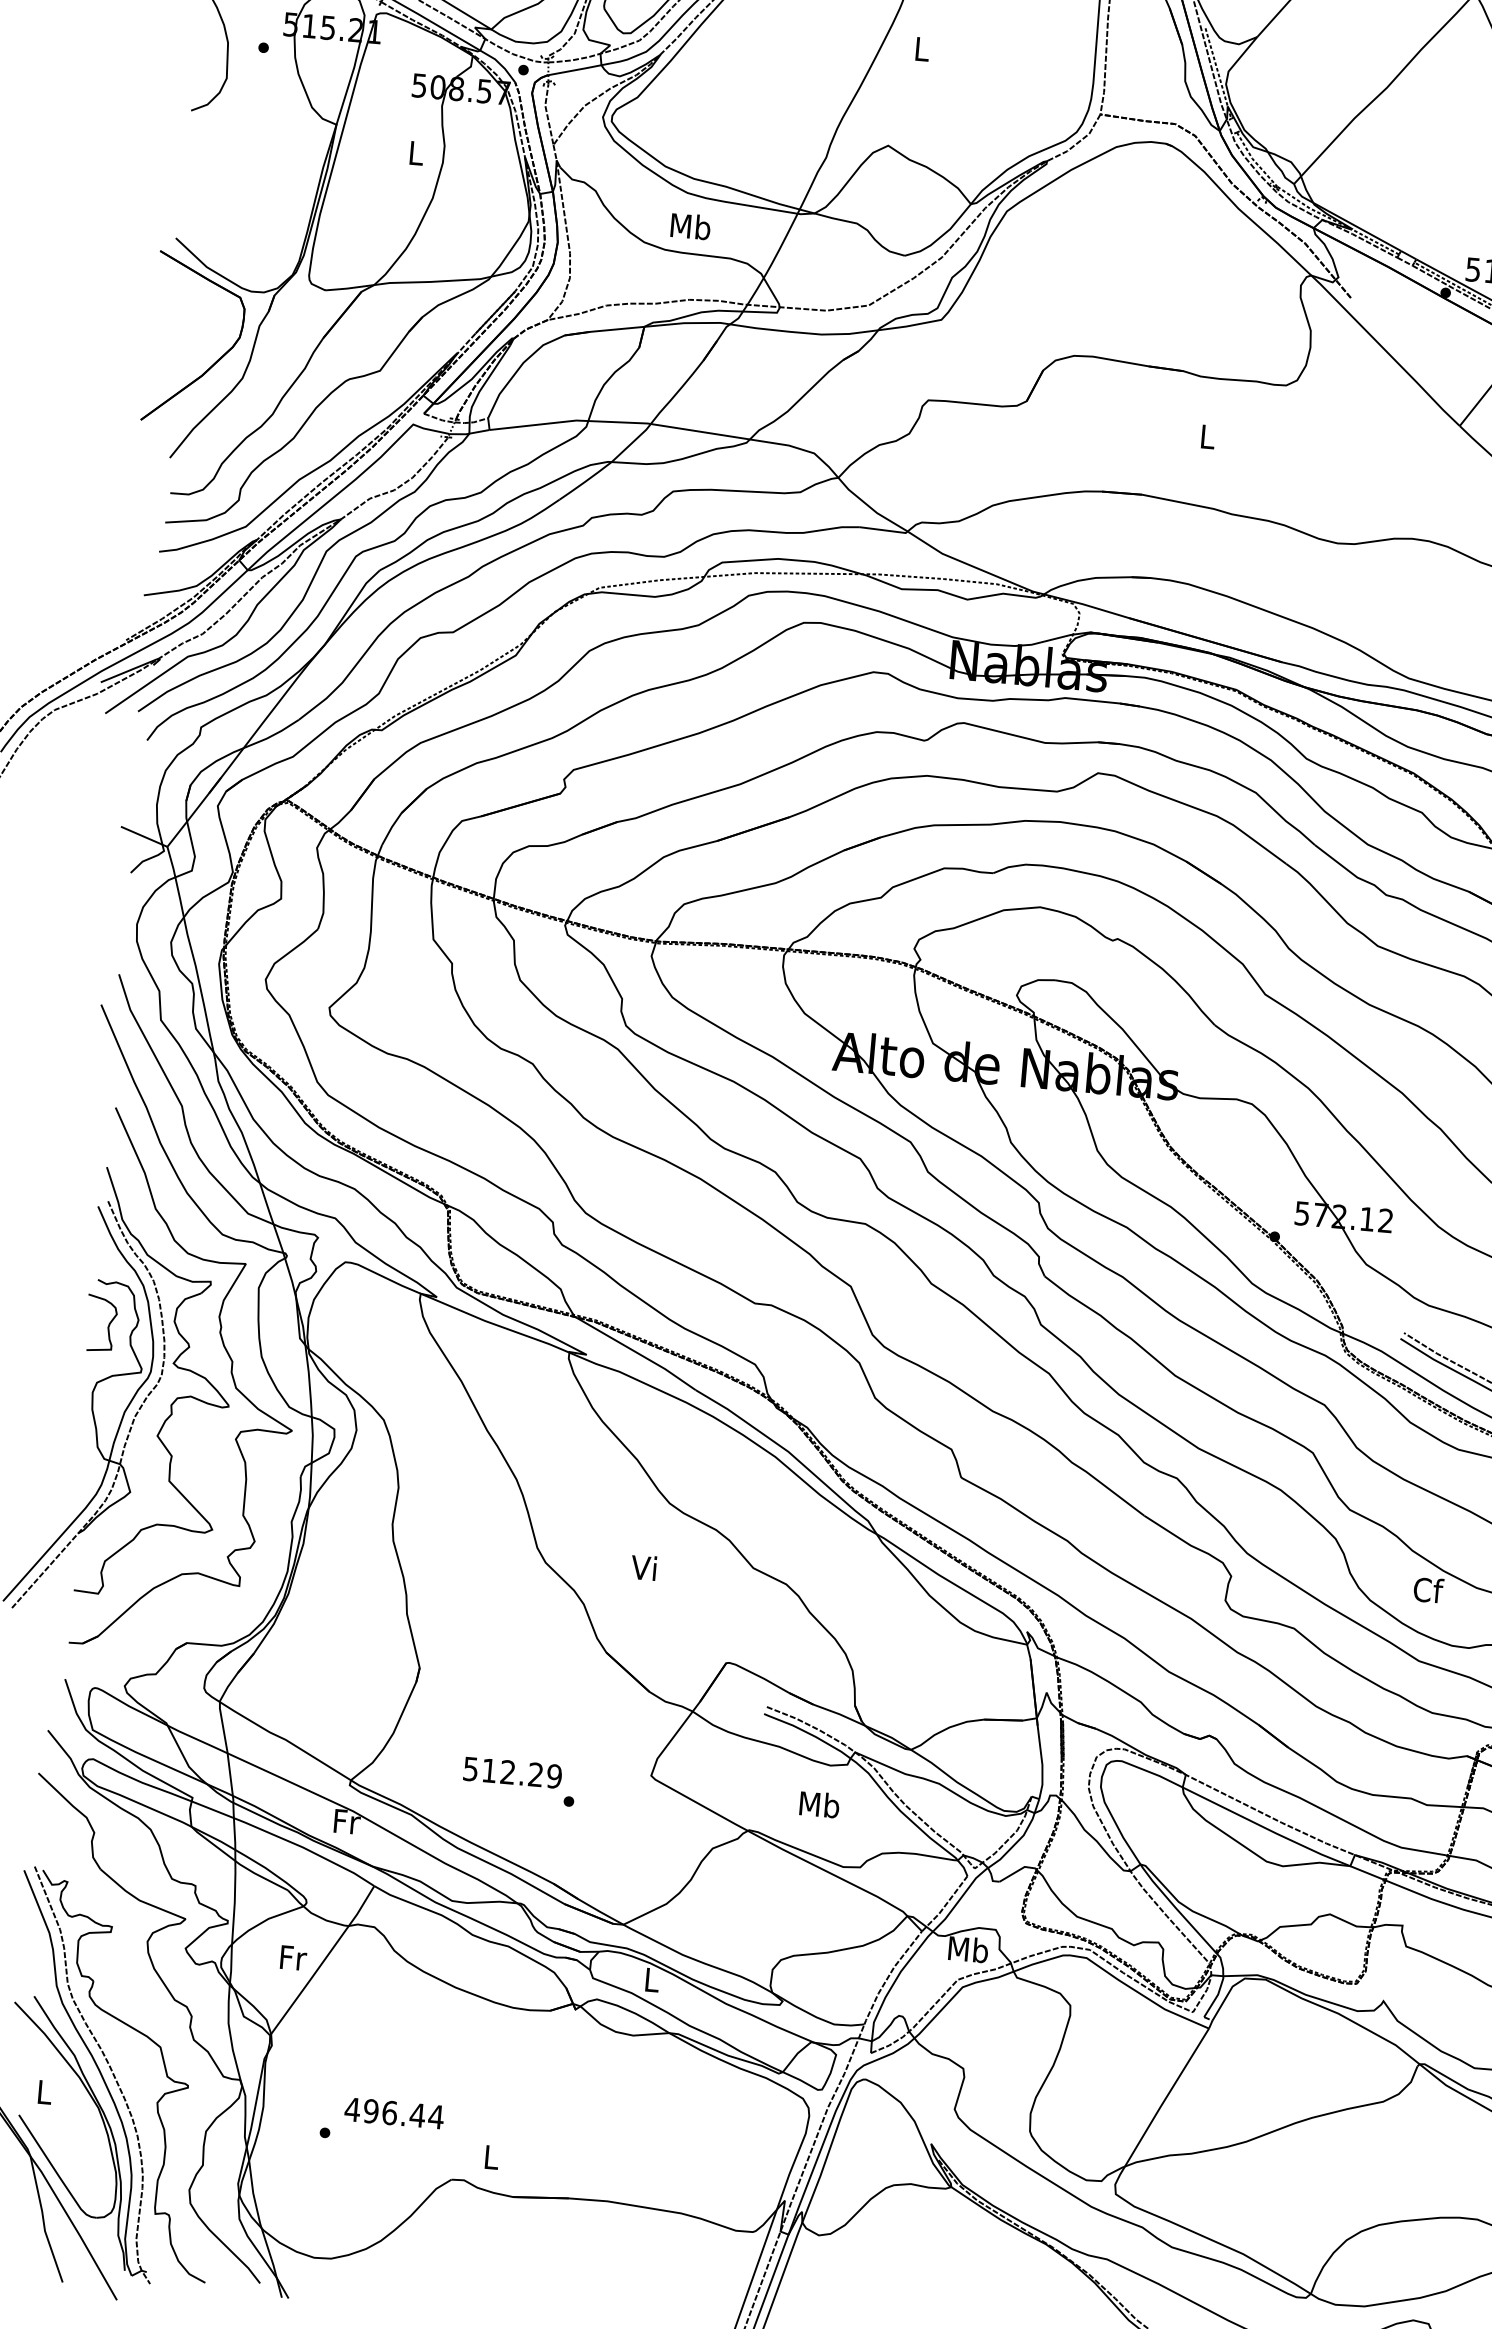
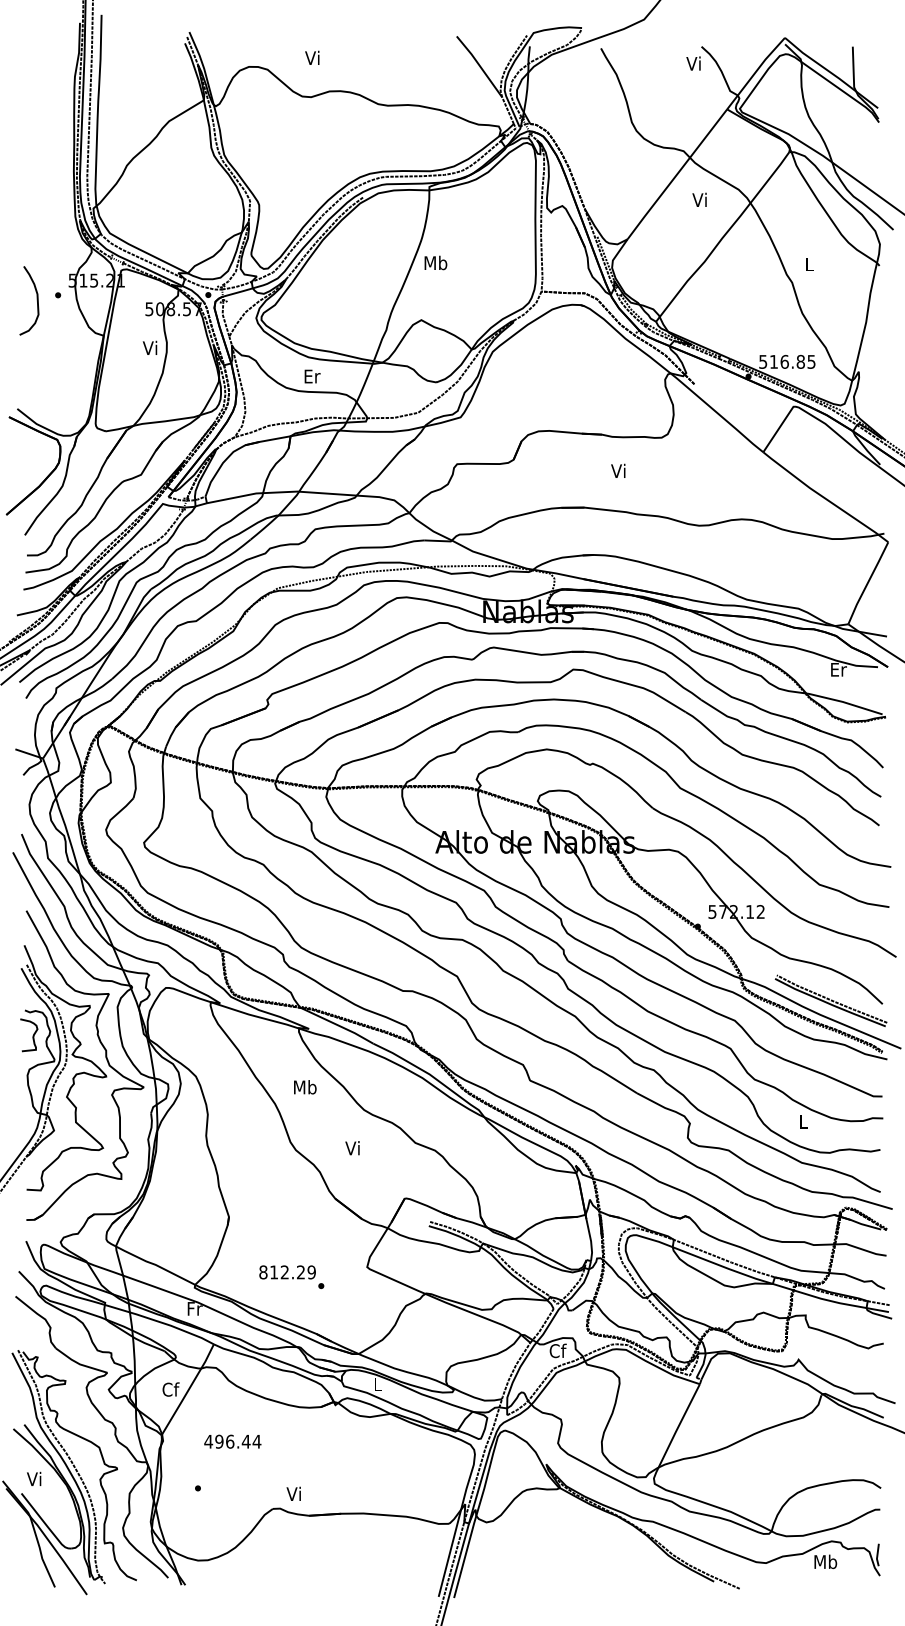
text: (921, 48) -> (435, 262), L -> Mb
text: (413, 151) -> (149, 347), L -> Vi
text: (689, 226) -> (311, 376), Mb -> Er
text: (1206, 435) -> (618, 470), L -> Vi
text: (1427, 1589) -> (803, 1121), Cf -> L
text: (470, 1769) -> (263, 1272), 512.29 -> 812.29
text: (819, 1805) -> (305, 1087), moved
text: (967, 1948) -> (557, 1350), Mb -> Cf
text: (292, 1957) -> (170, 1389), Fr -> Cf
text: (43, 2090) -> (34, 1478), L -> Vi
text: (393, 2112) -> (232, 1441), moved
text: (489, 2156) -> (293, 1493), L -> Vi

